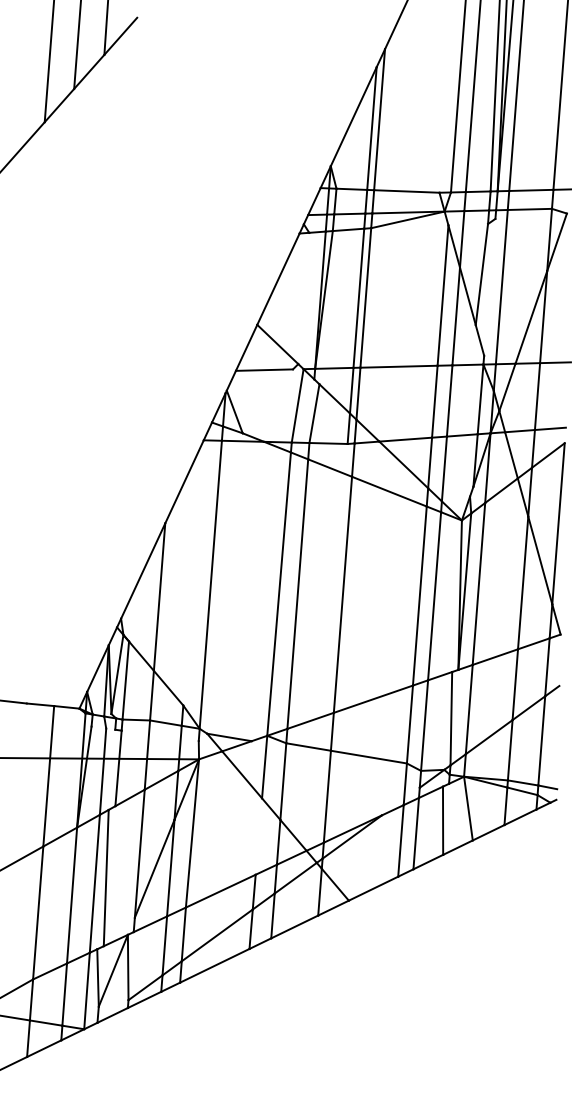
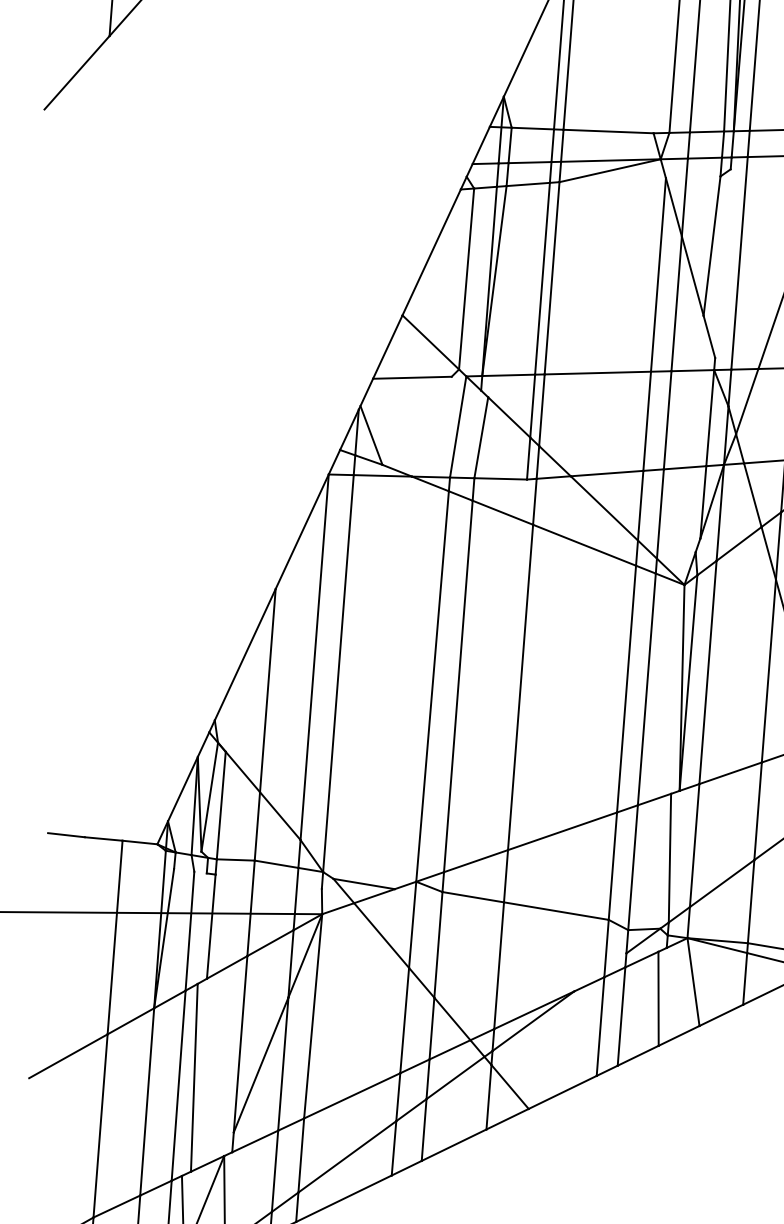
line: (303, 298) -> (466, 279), added
line: (193, 572) -> (314, 656), added
line: (258, 836) -> (404, 1020), added

